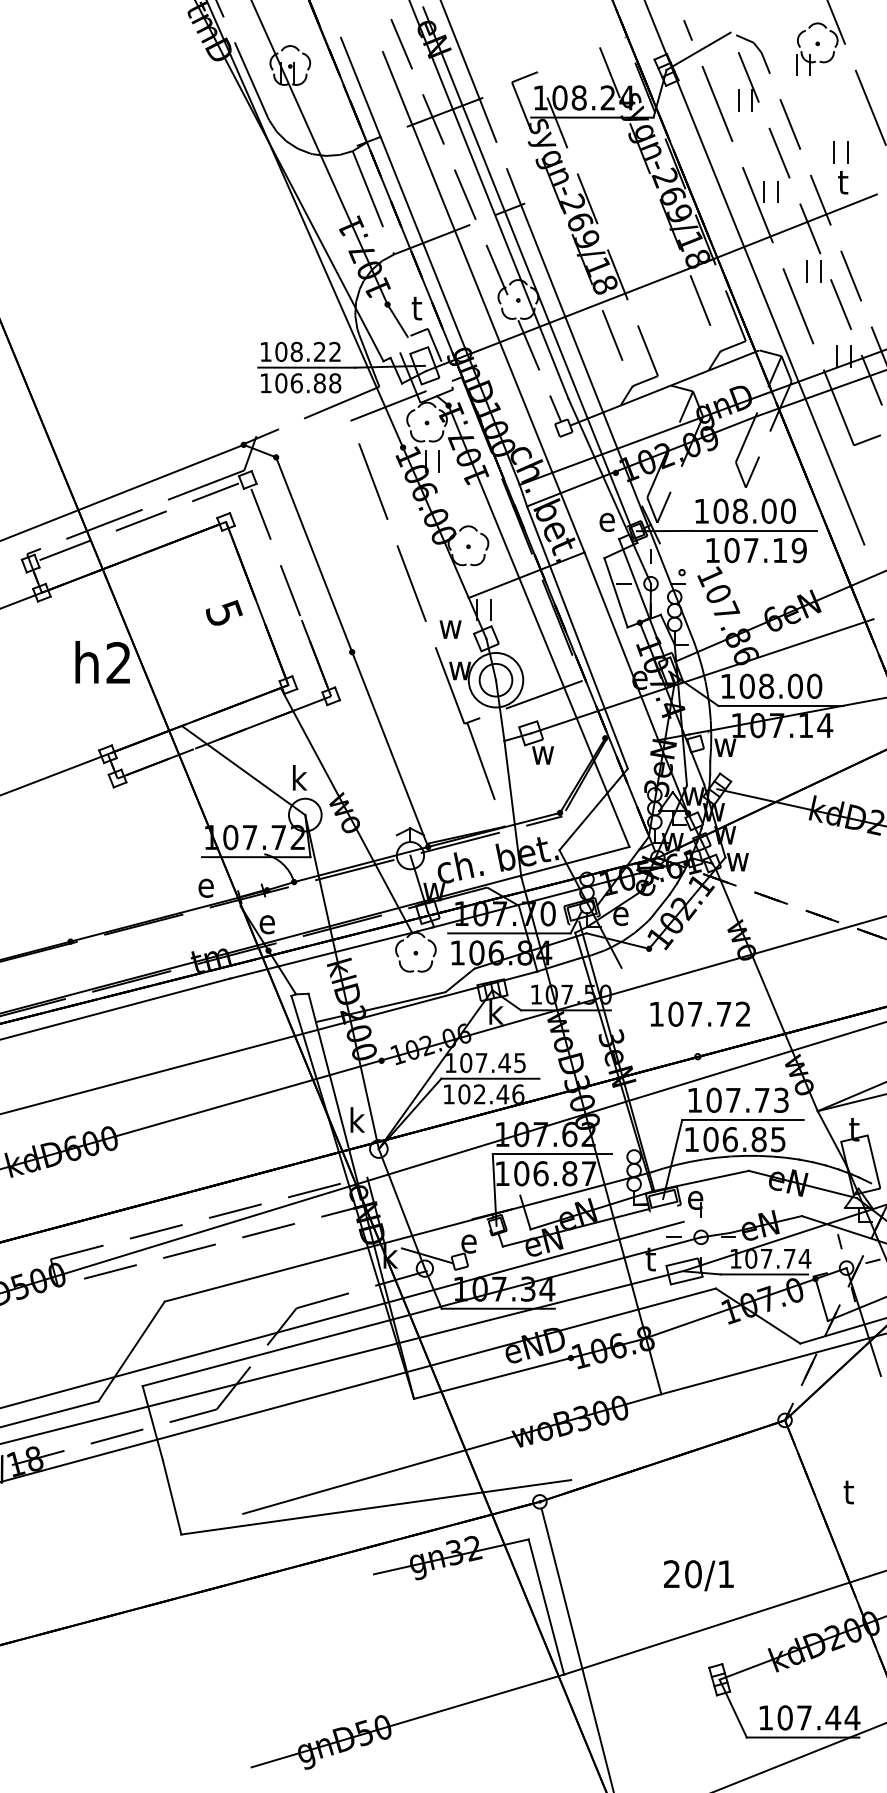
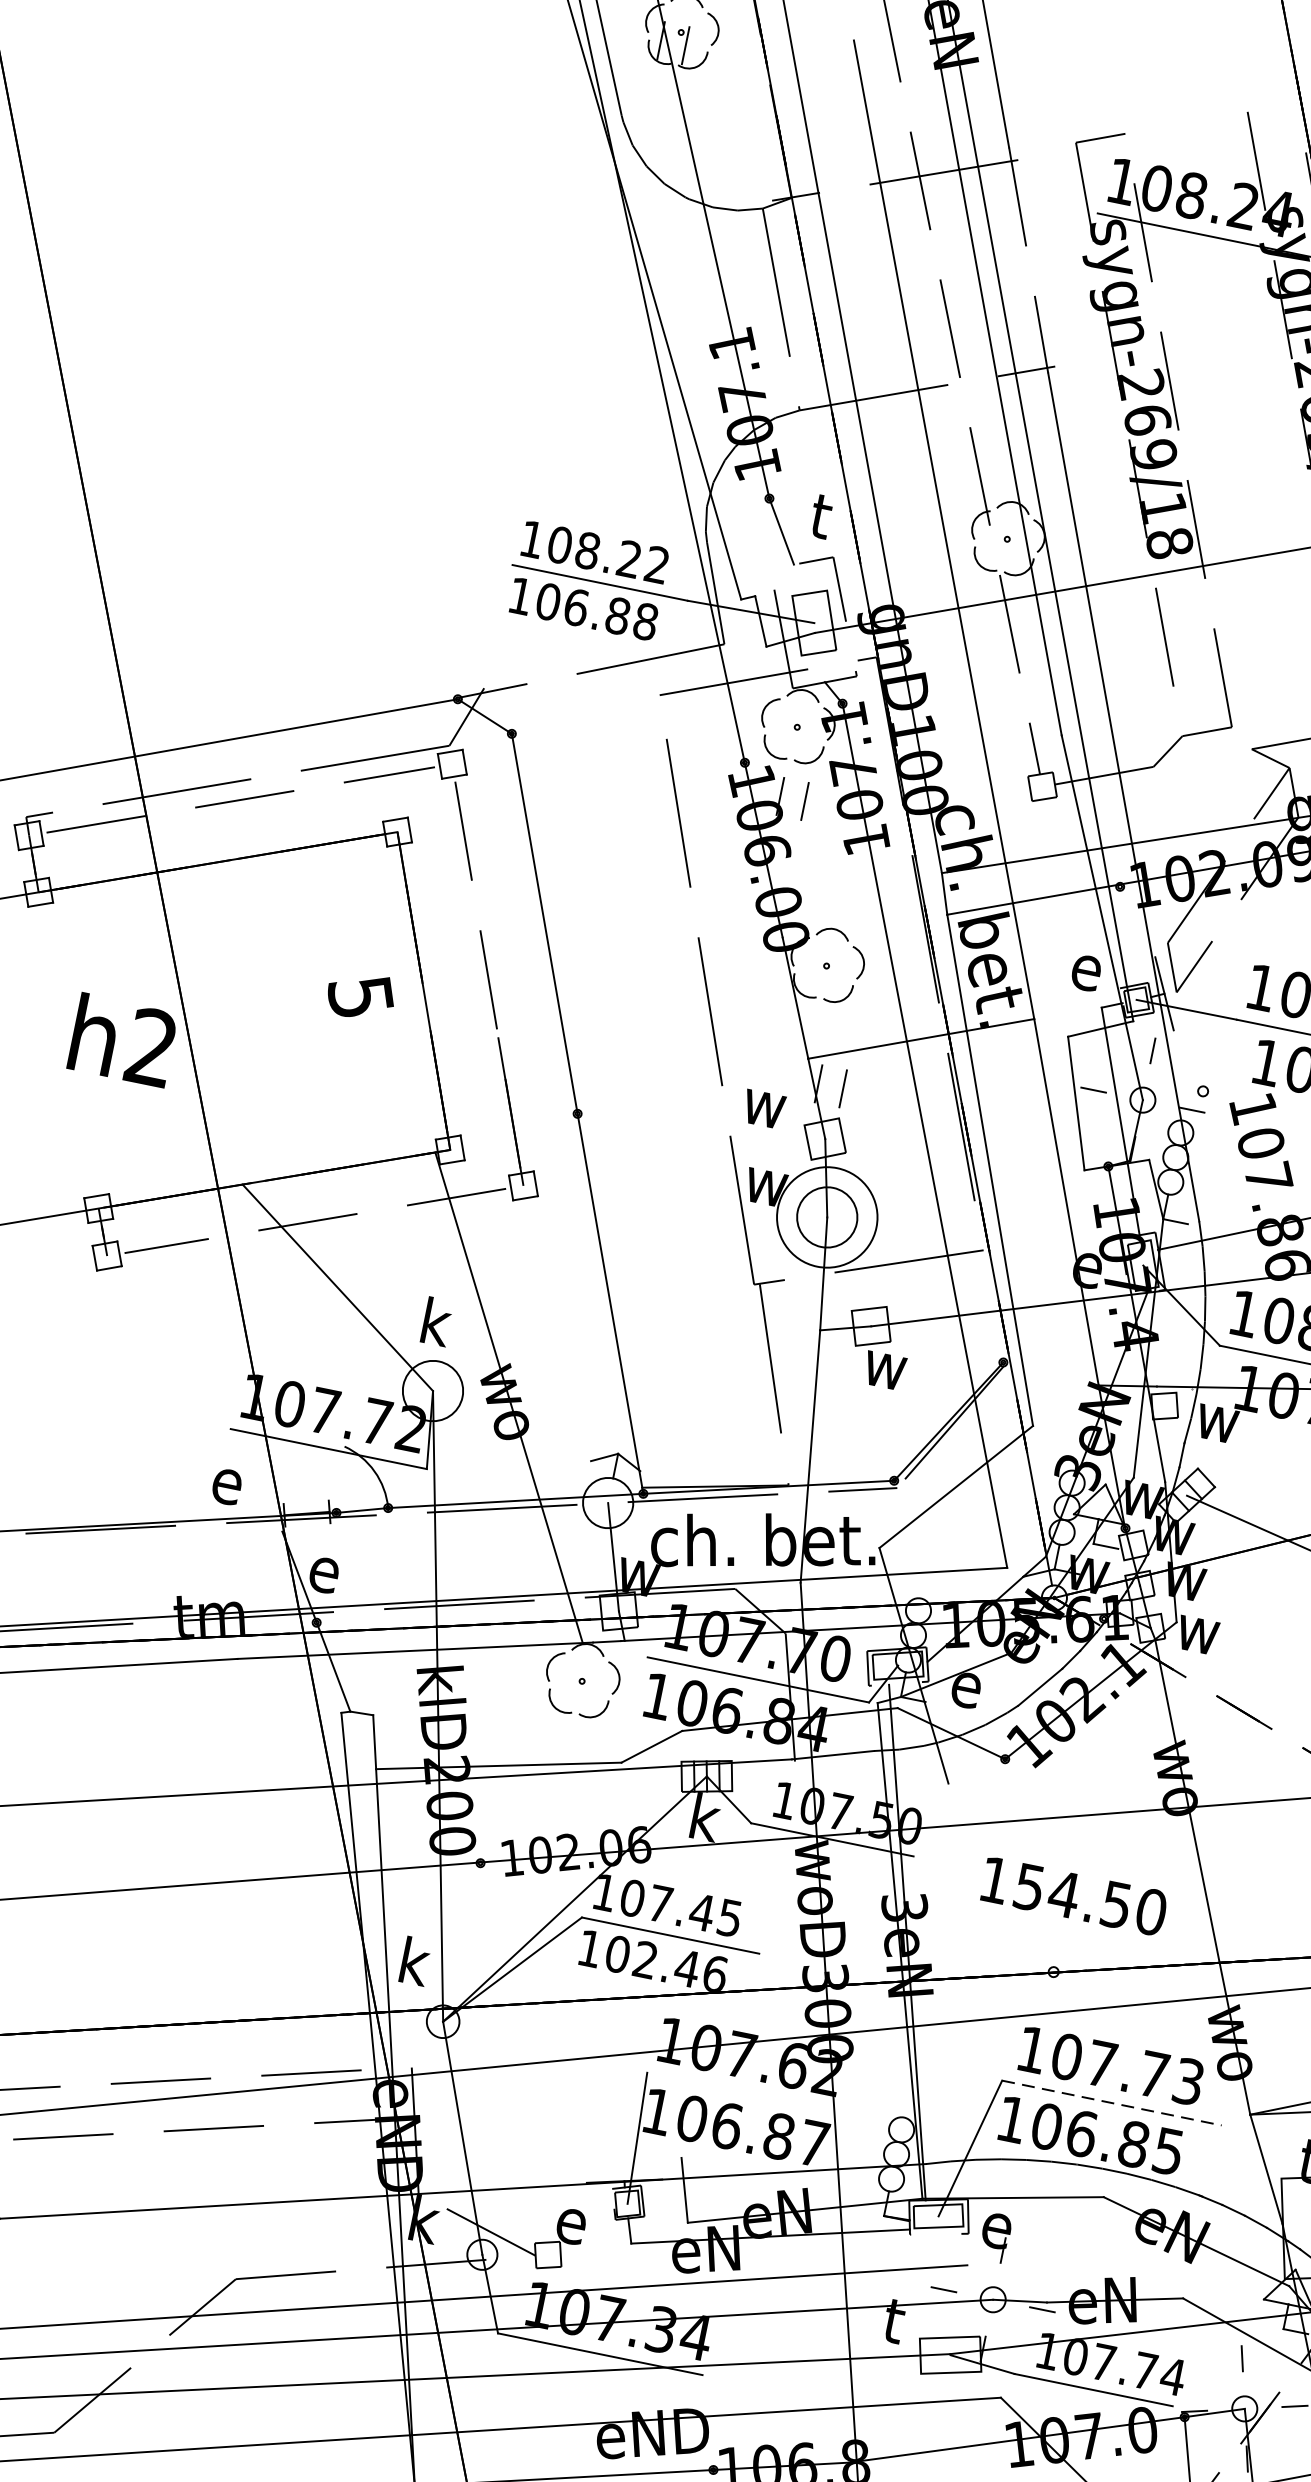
line: (645, 395) -> (1202, 757), removed
line: (224, 737) -> (315, 1221), removed
text: (709, 1013) -> (1090, 1898), 107.72 -> 154.50
line: (742, 1119) -> (1111, 2101), solid -> dashed
line: (551, 1154) -> (753, 2095), removed

